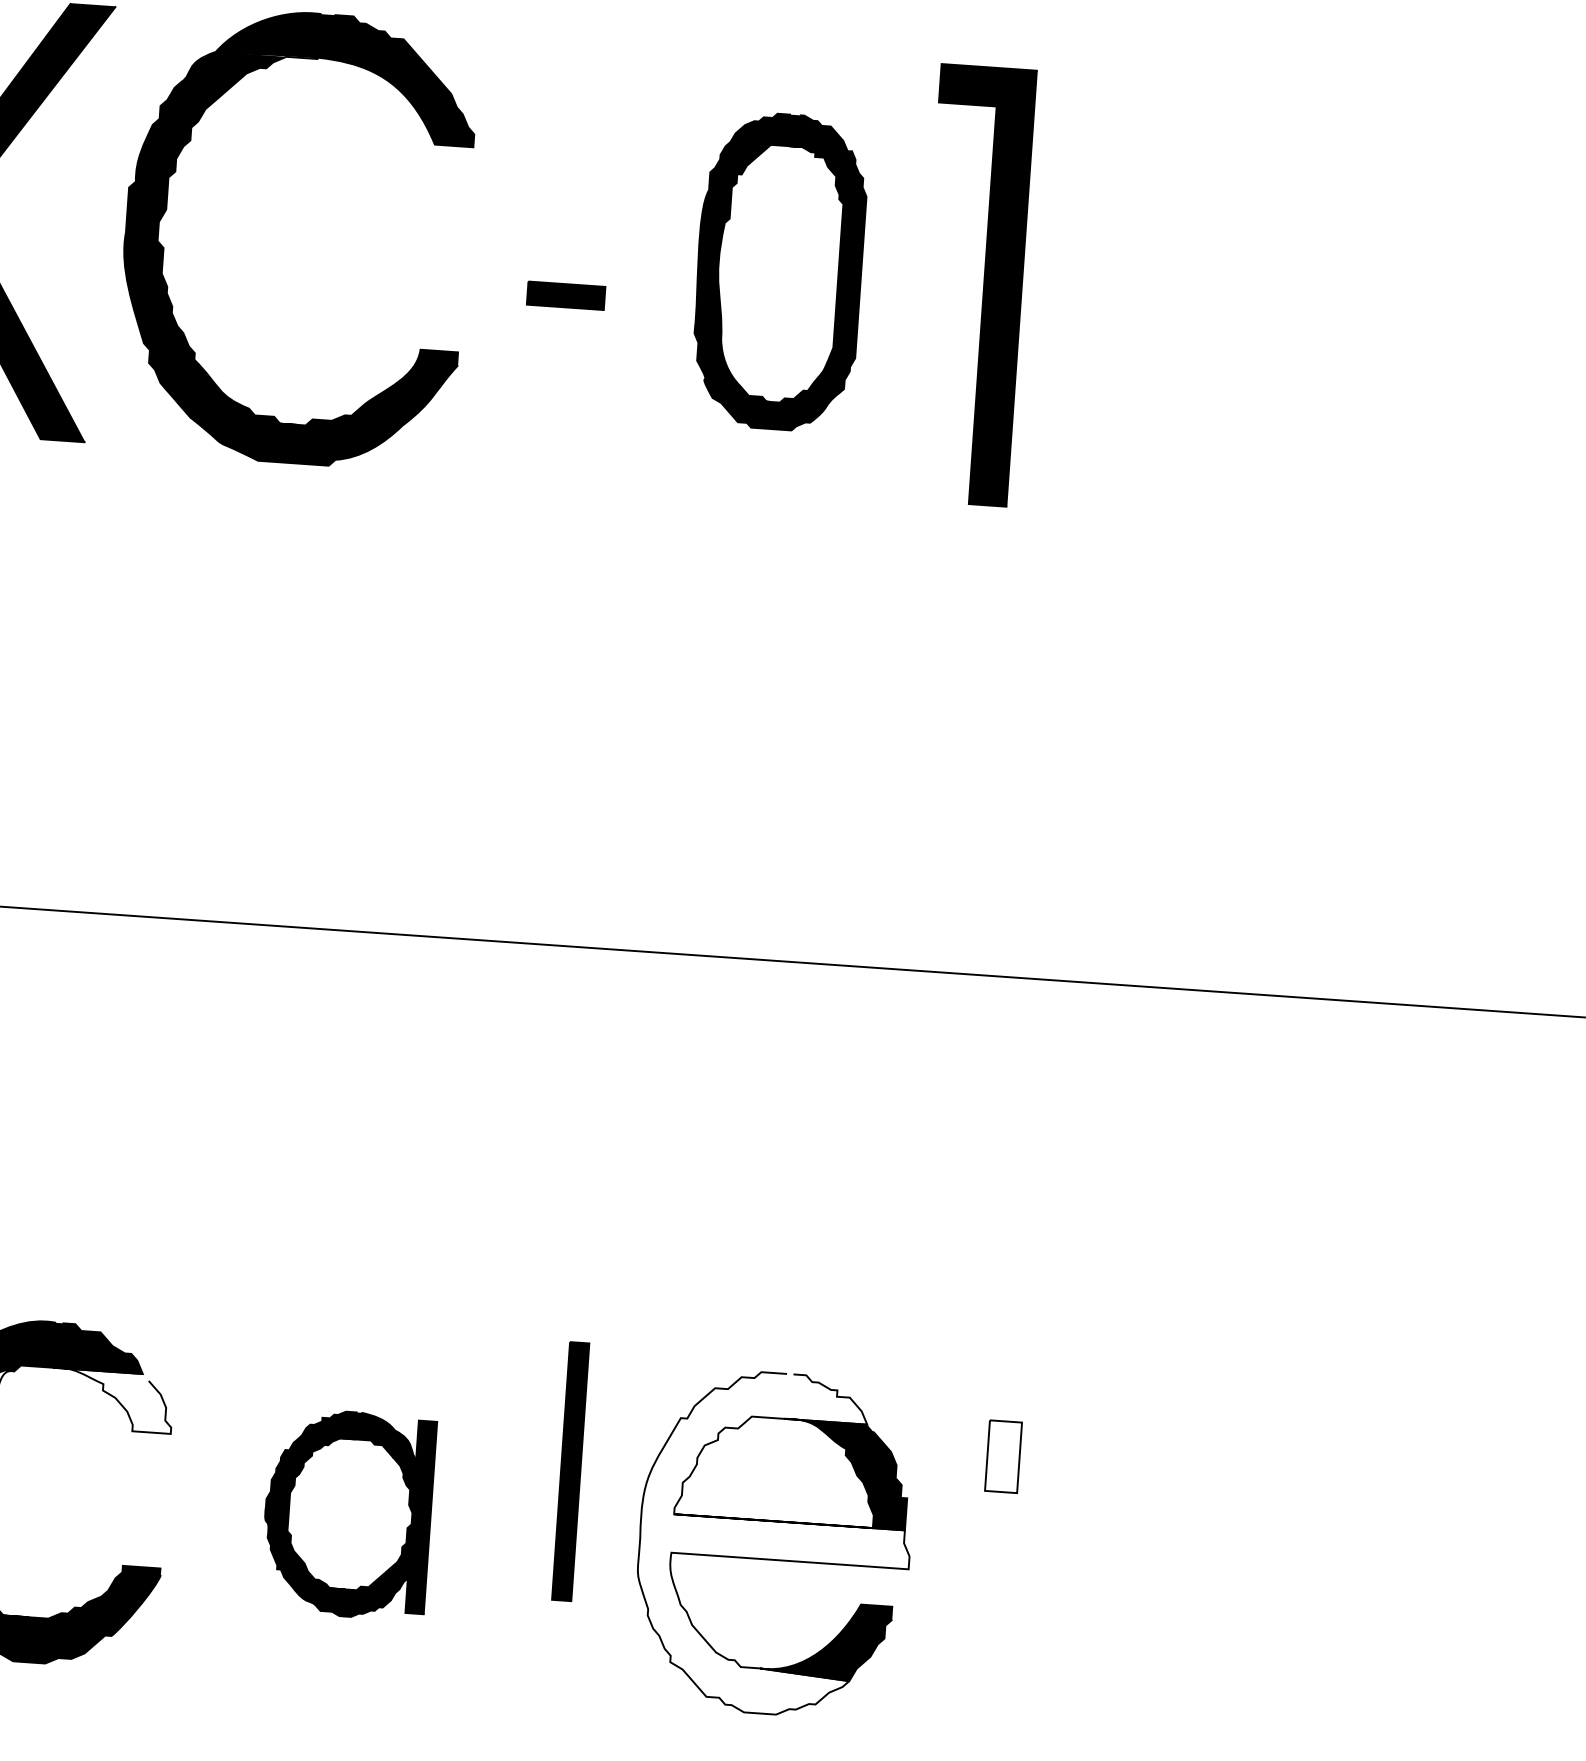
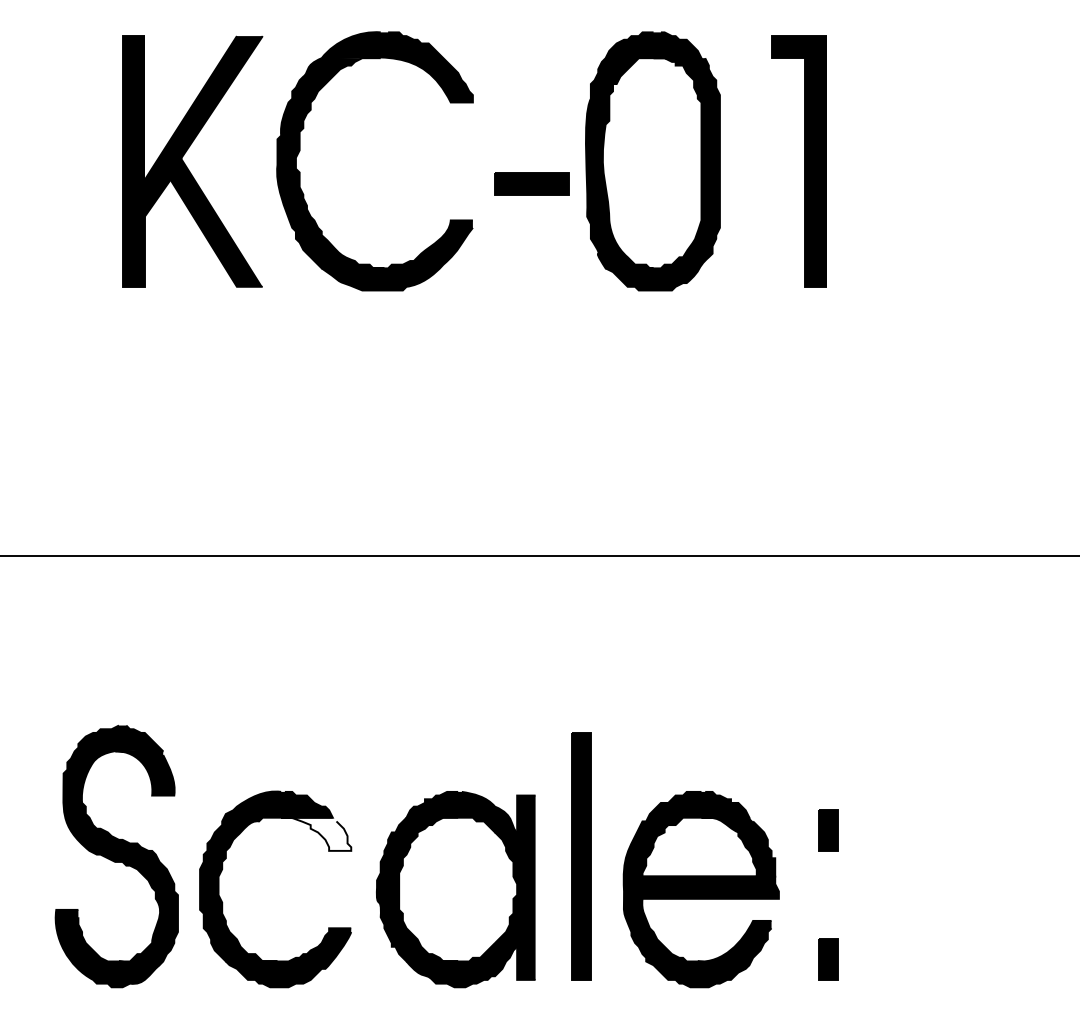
part: (778, 271) -> (652, 161), size x1.43
part: (973, 285) -> (798, 161), moved
part: (565, 295) -> (531, 183), size x1.67
fill: (1003, 1456) -> (828, 830), added
part: (570, 1471) -> (581, 856), size x1.67
part: (347, 1513) -> (455, 889), size x1.67
fill: (773, 1543) -> (700, 889), added
part: (987, 1680) -> (828, 959), added

